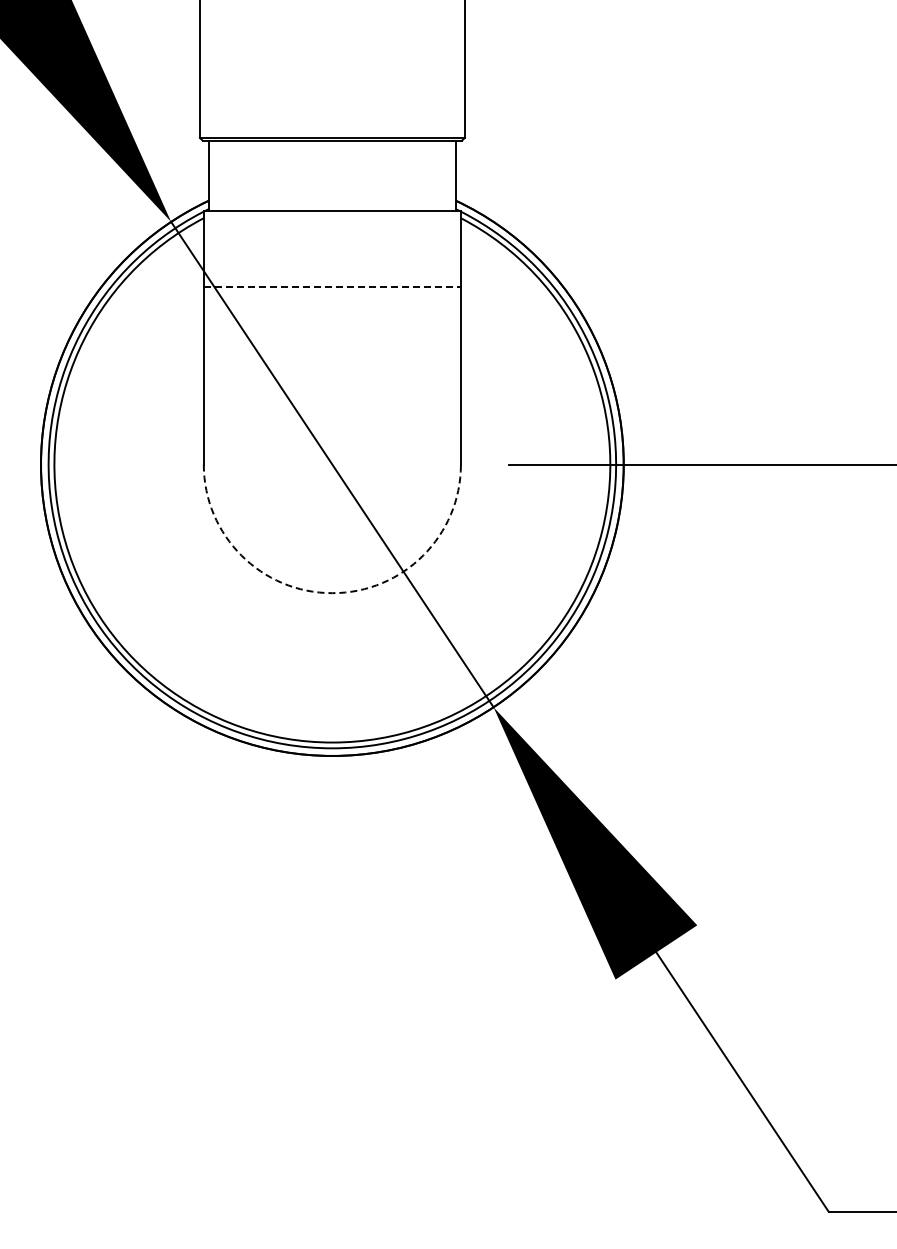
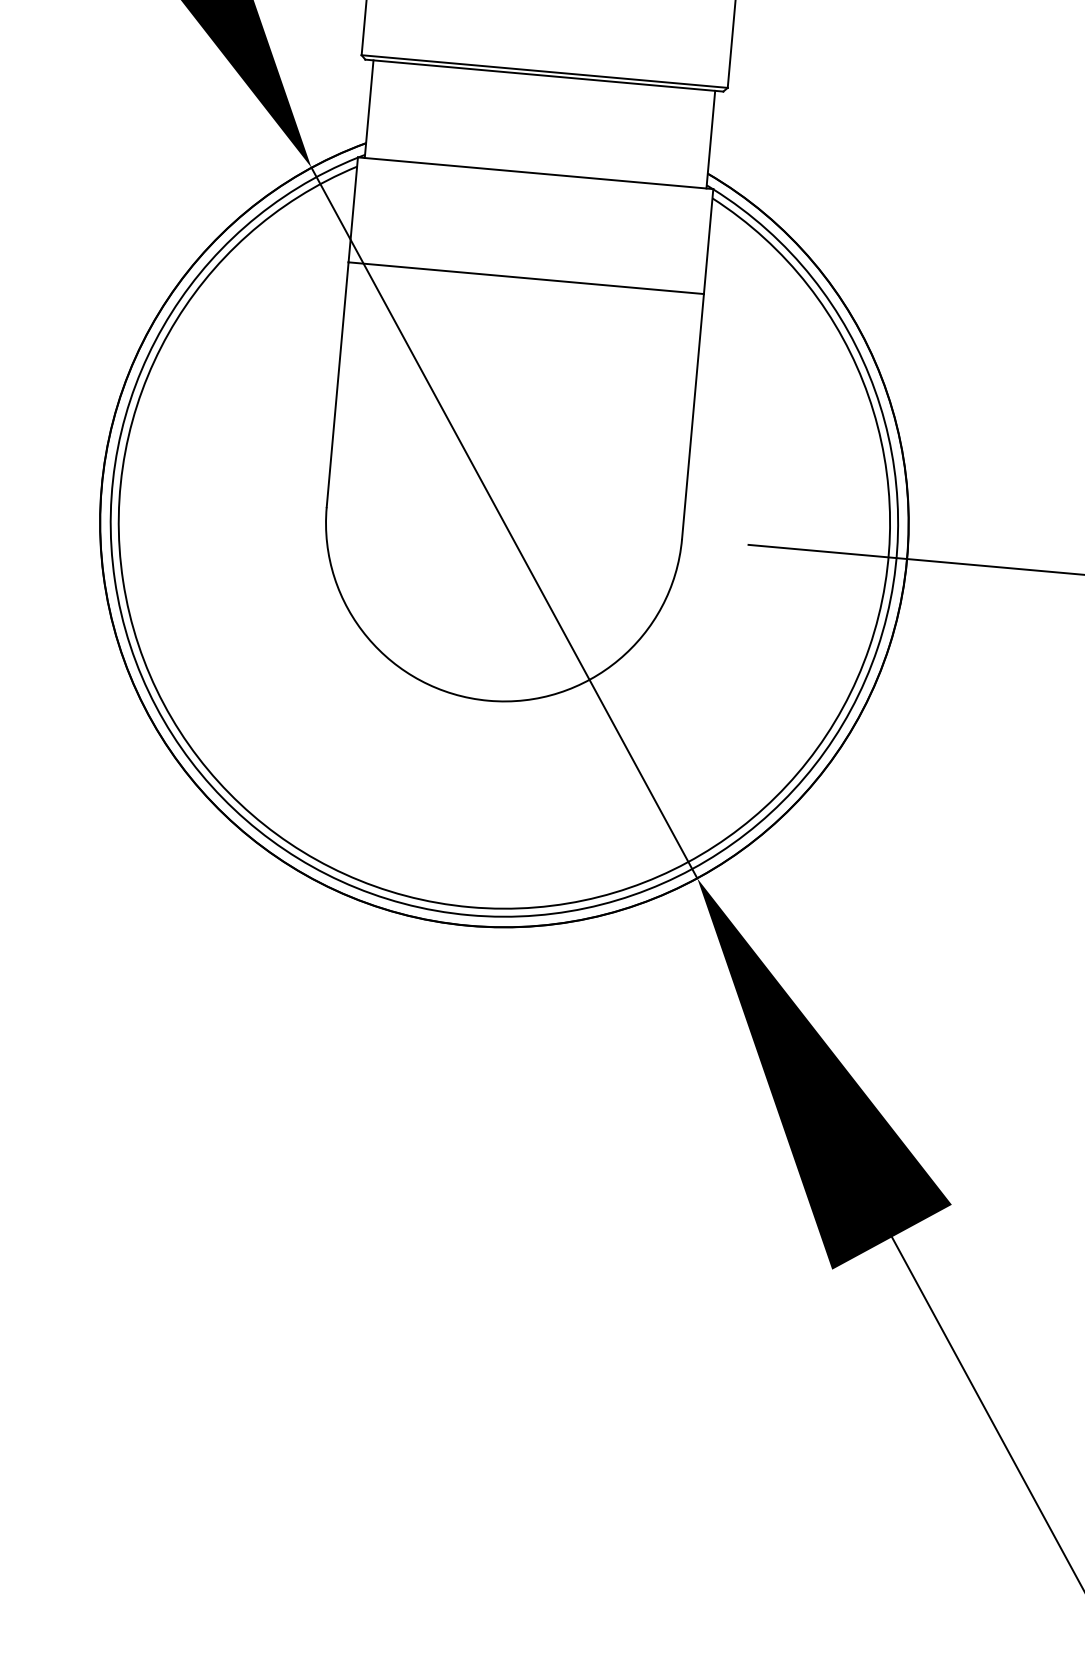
line: (332, 287) -> (526, 278), dashed -> solid
arc: (332, 593) -> (488, 701), dashed -> solid

